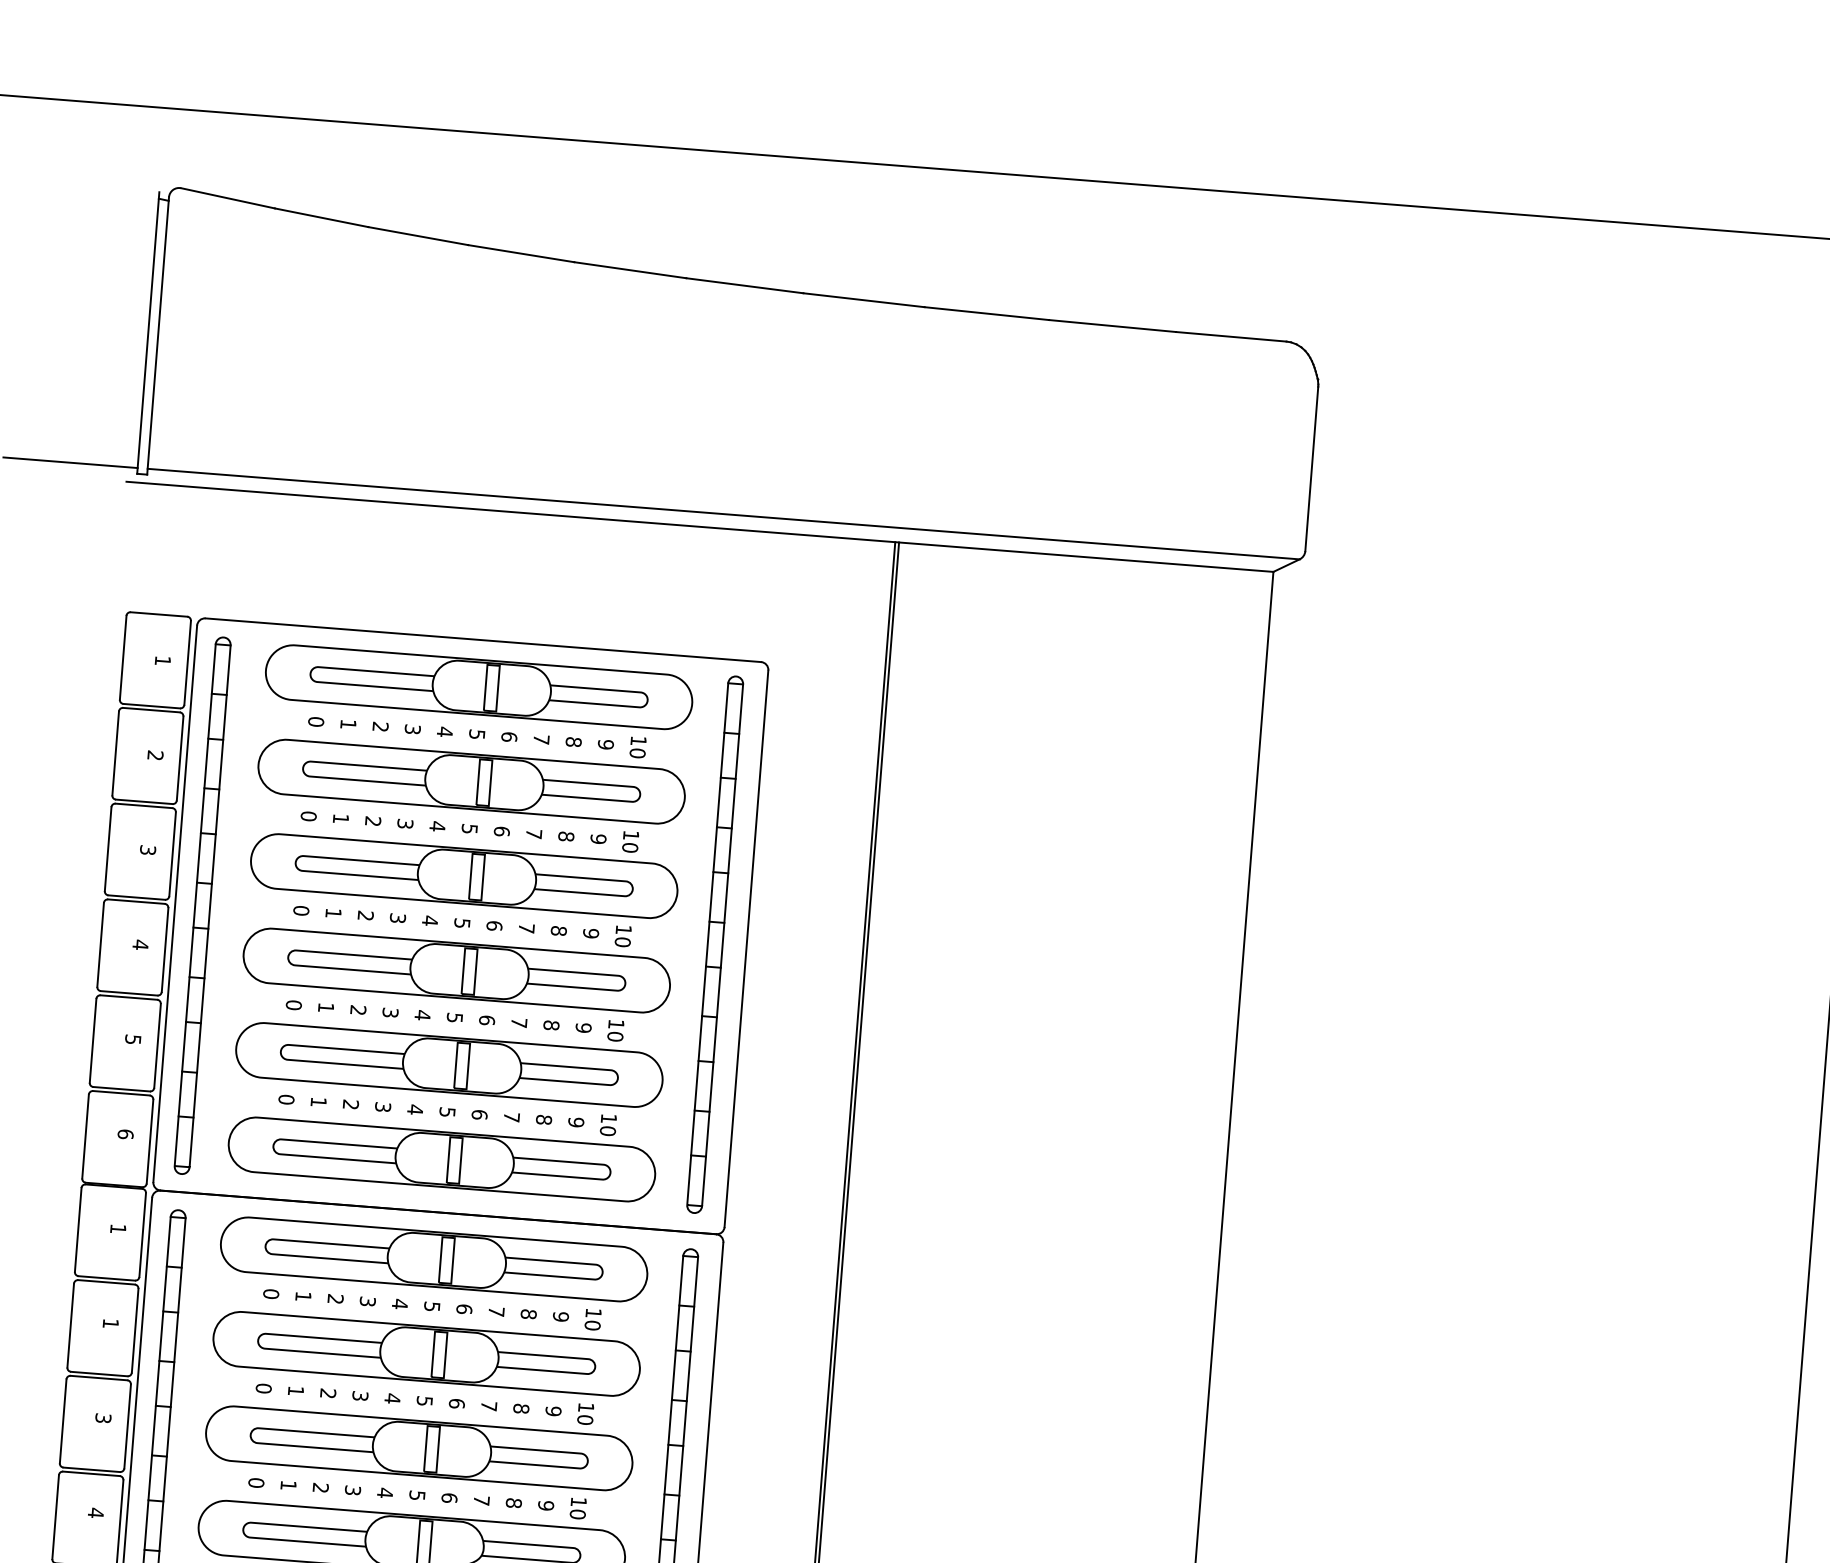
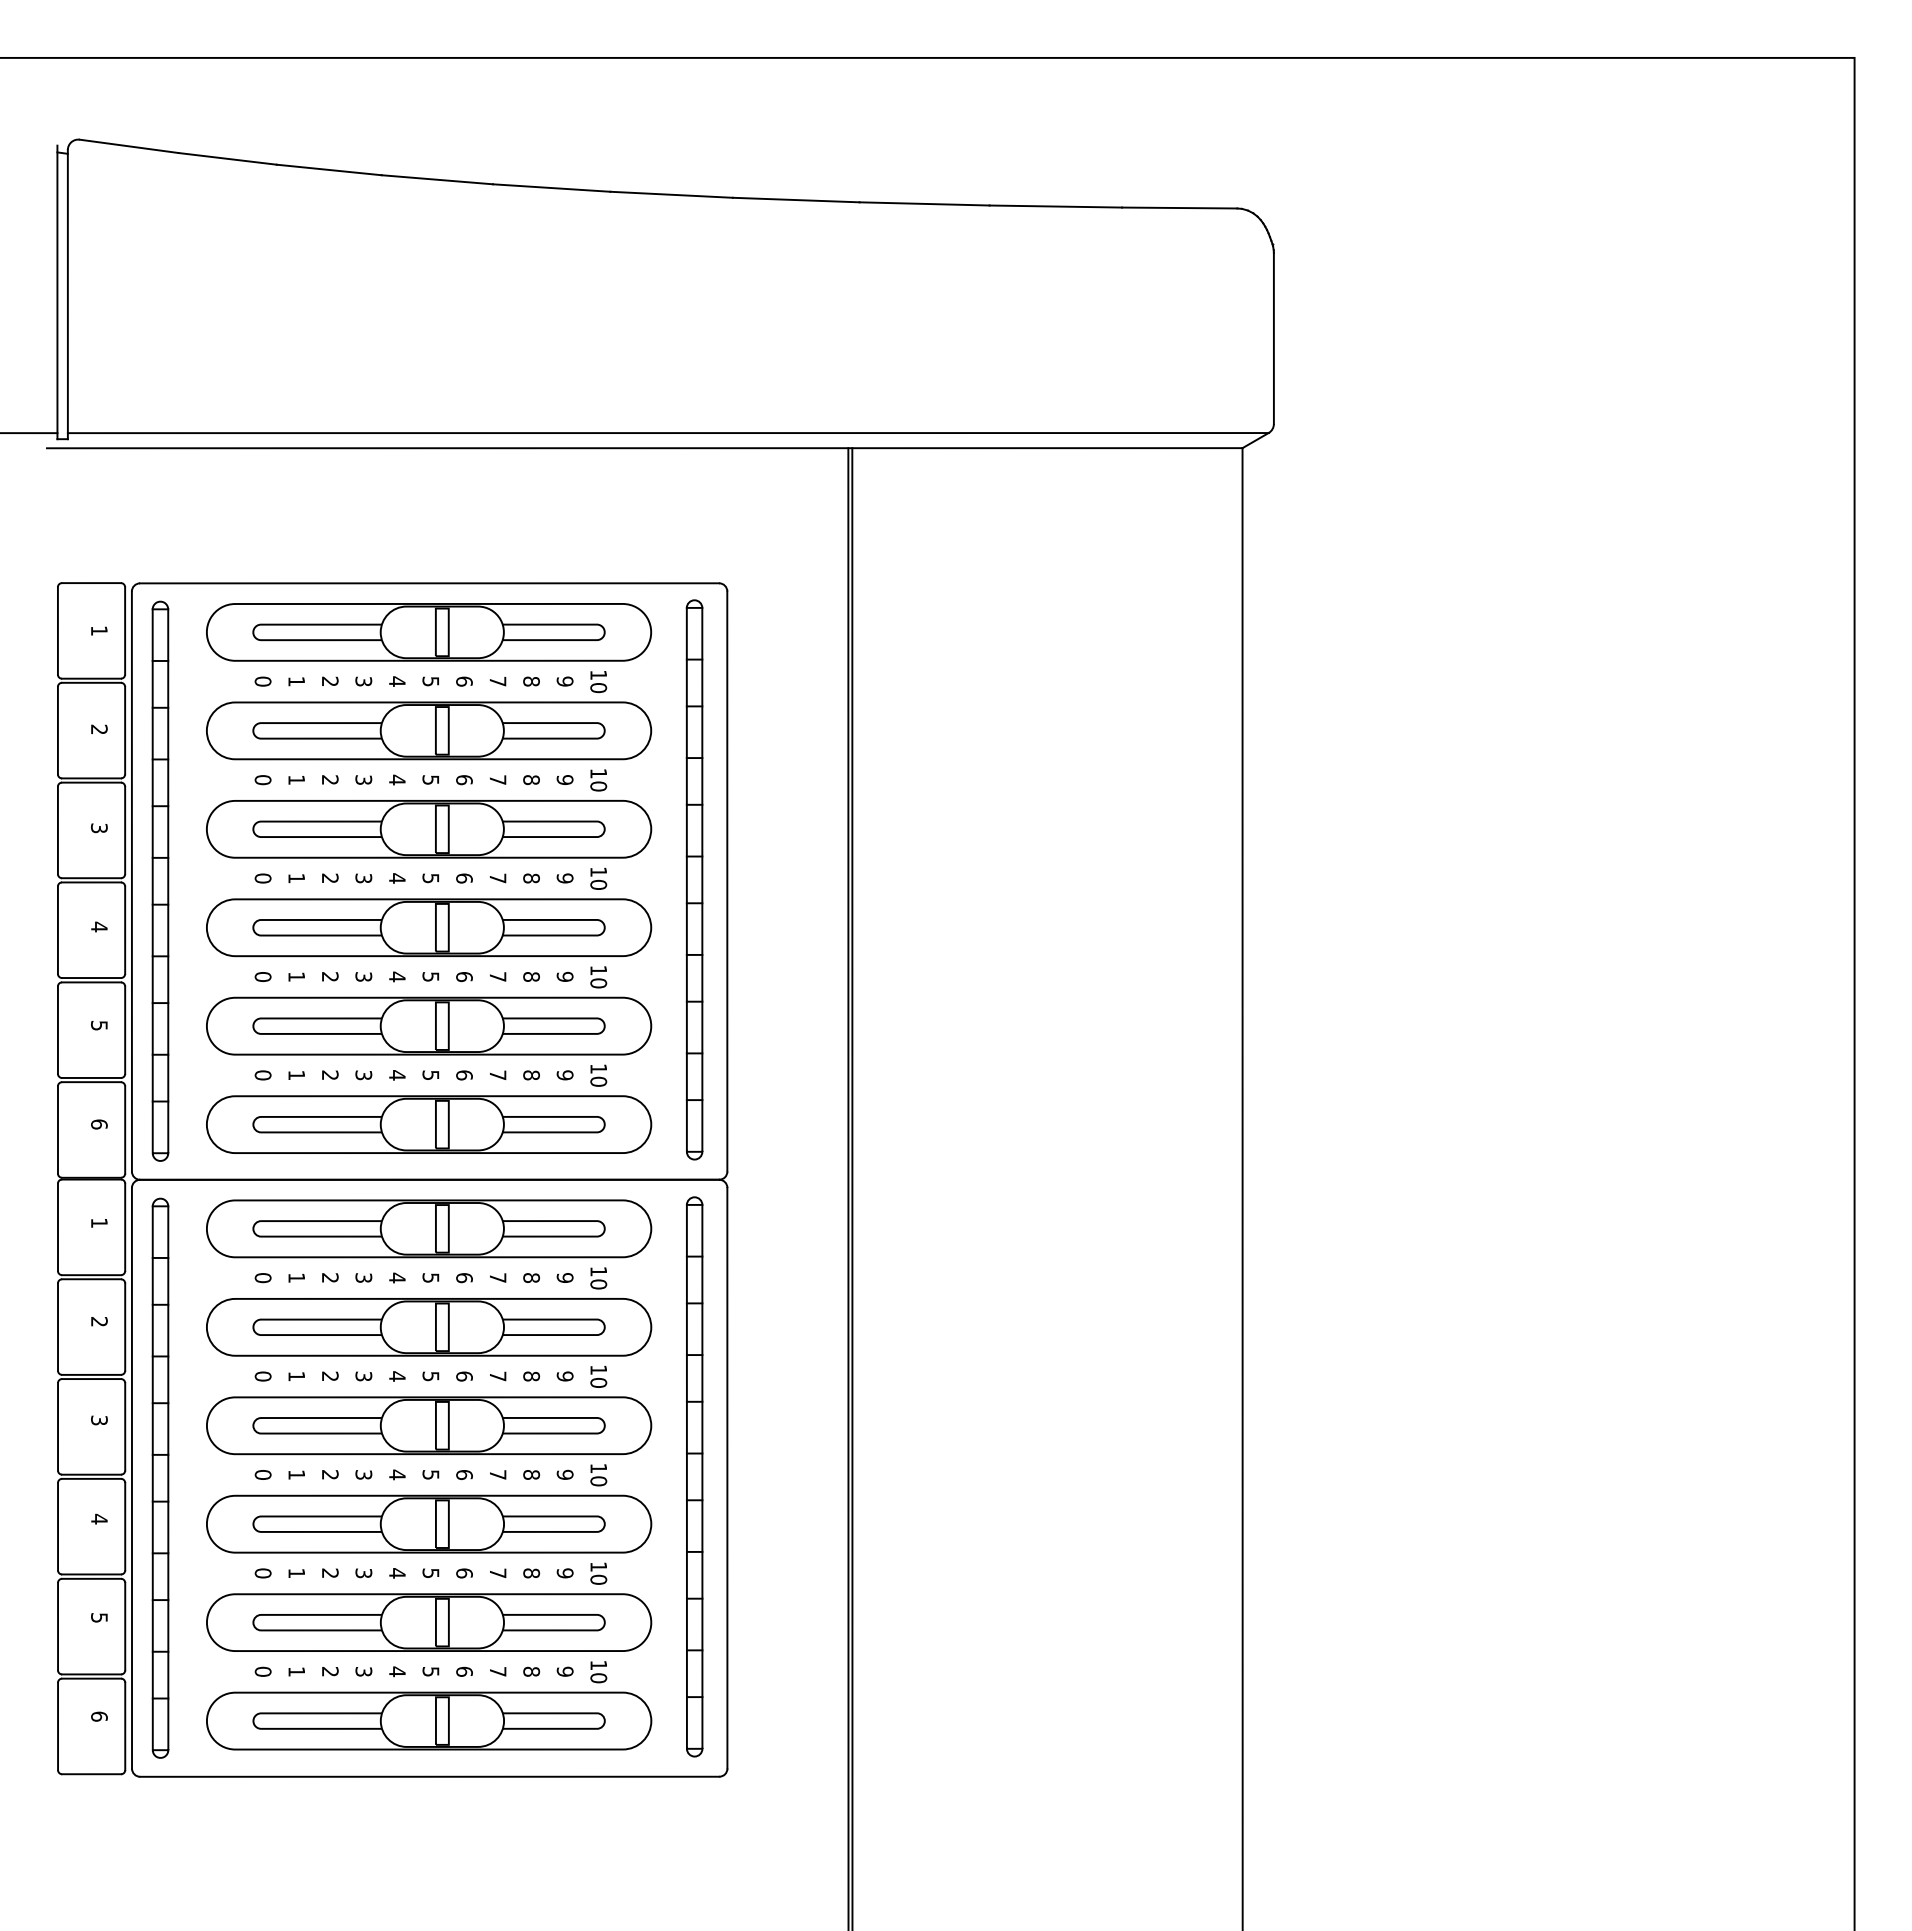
text: (110, 1323) -> (99, 1321), 1 -> 2

